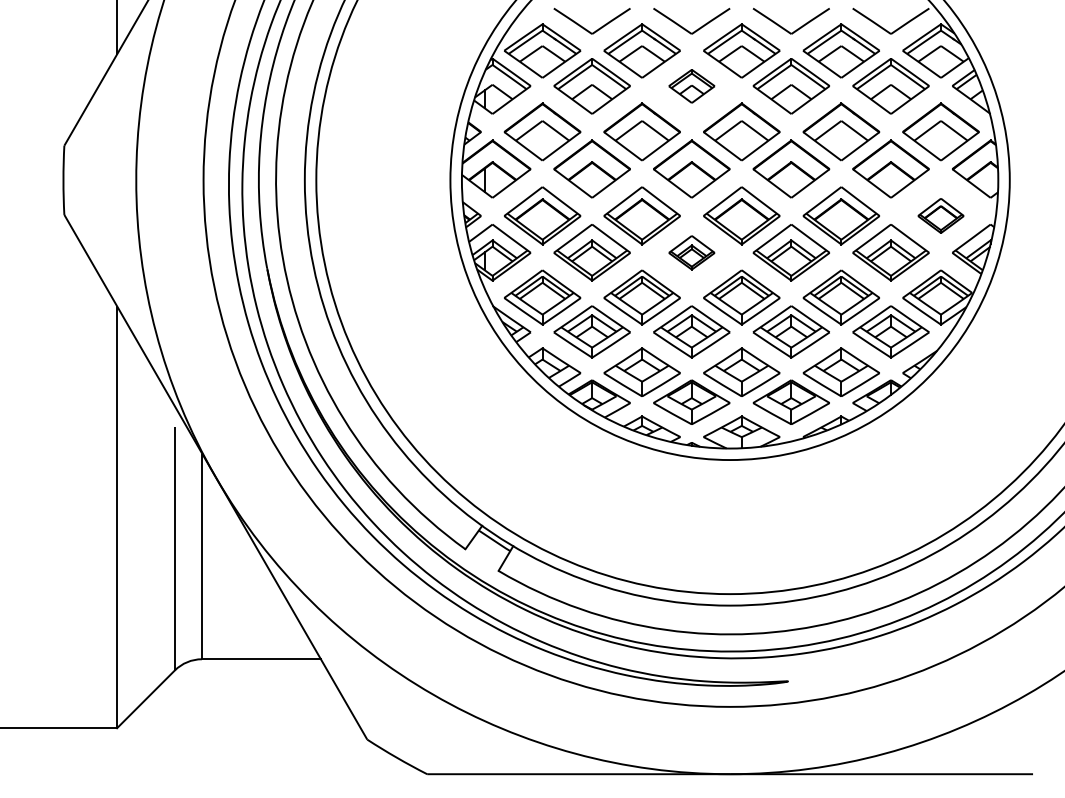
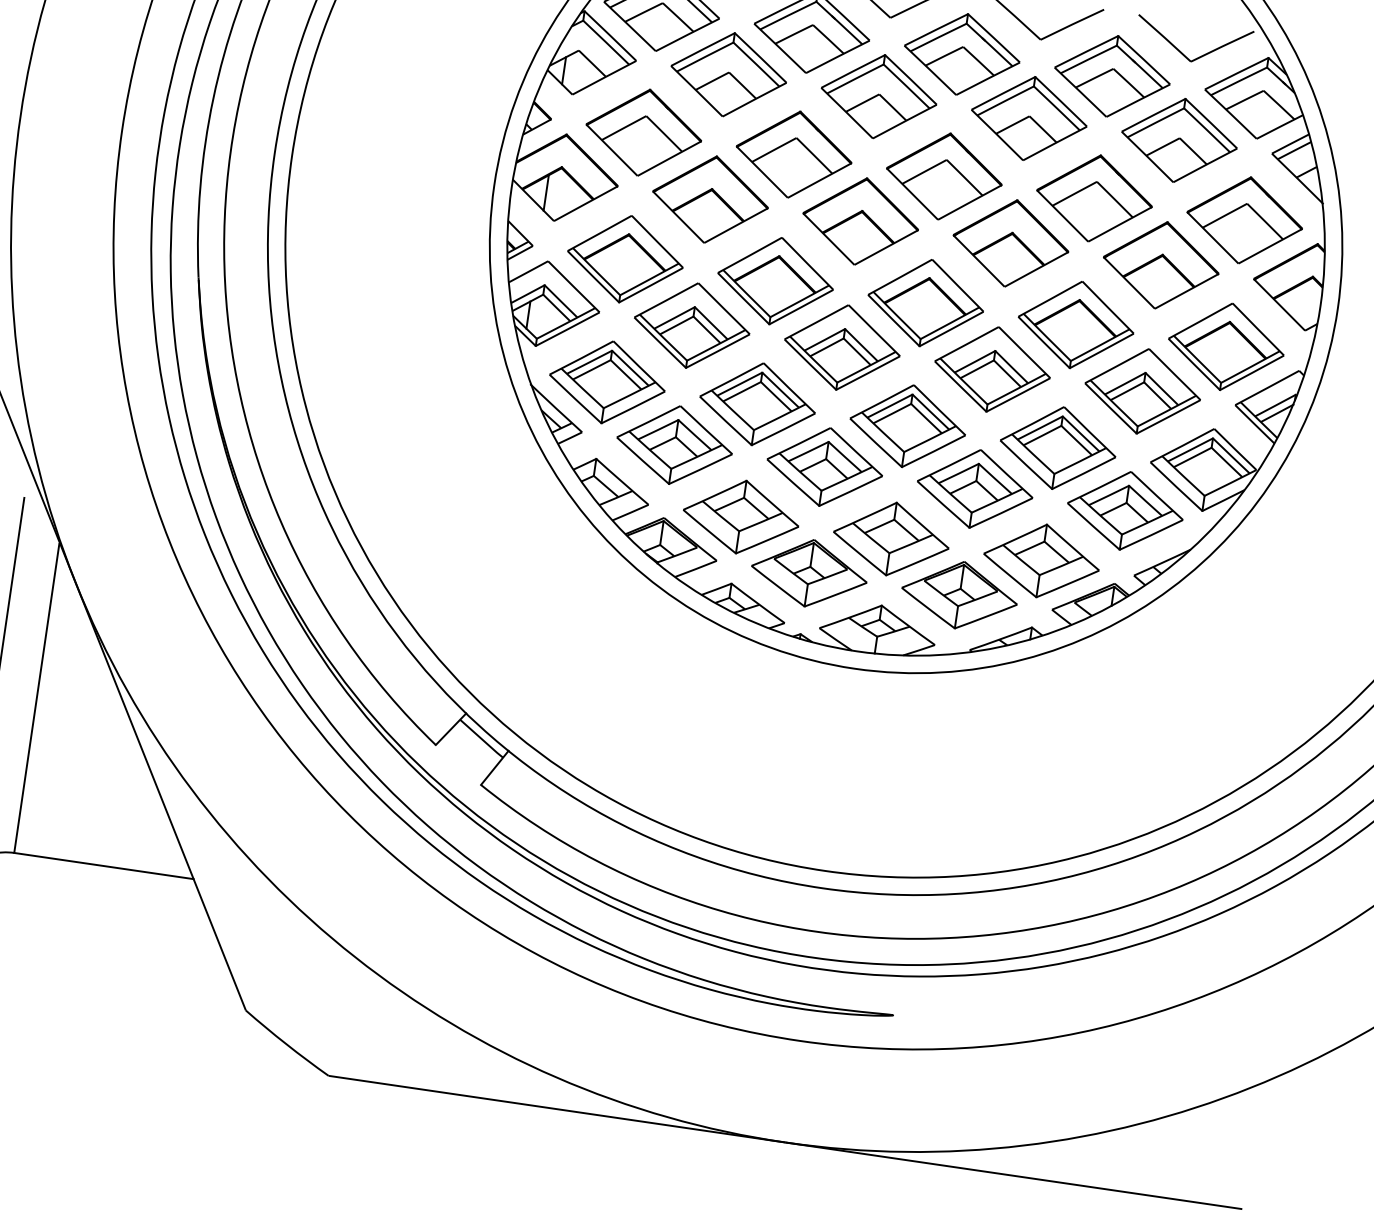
part: (691, 86) -> (878, 96), size x1.67
part: (940, 215) -> (1225, 346), size x1.67
part: (691, 252) -> (841, 347), size x1.67

